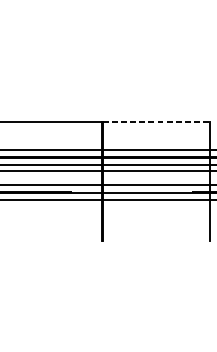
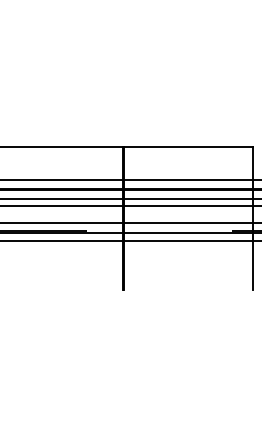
line: (156, 121) -> (188, 146), dashed -> solid

